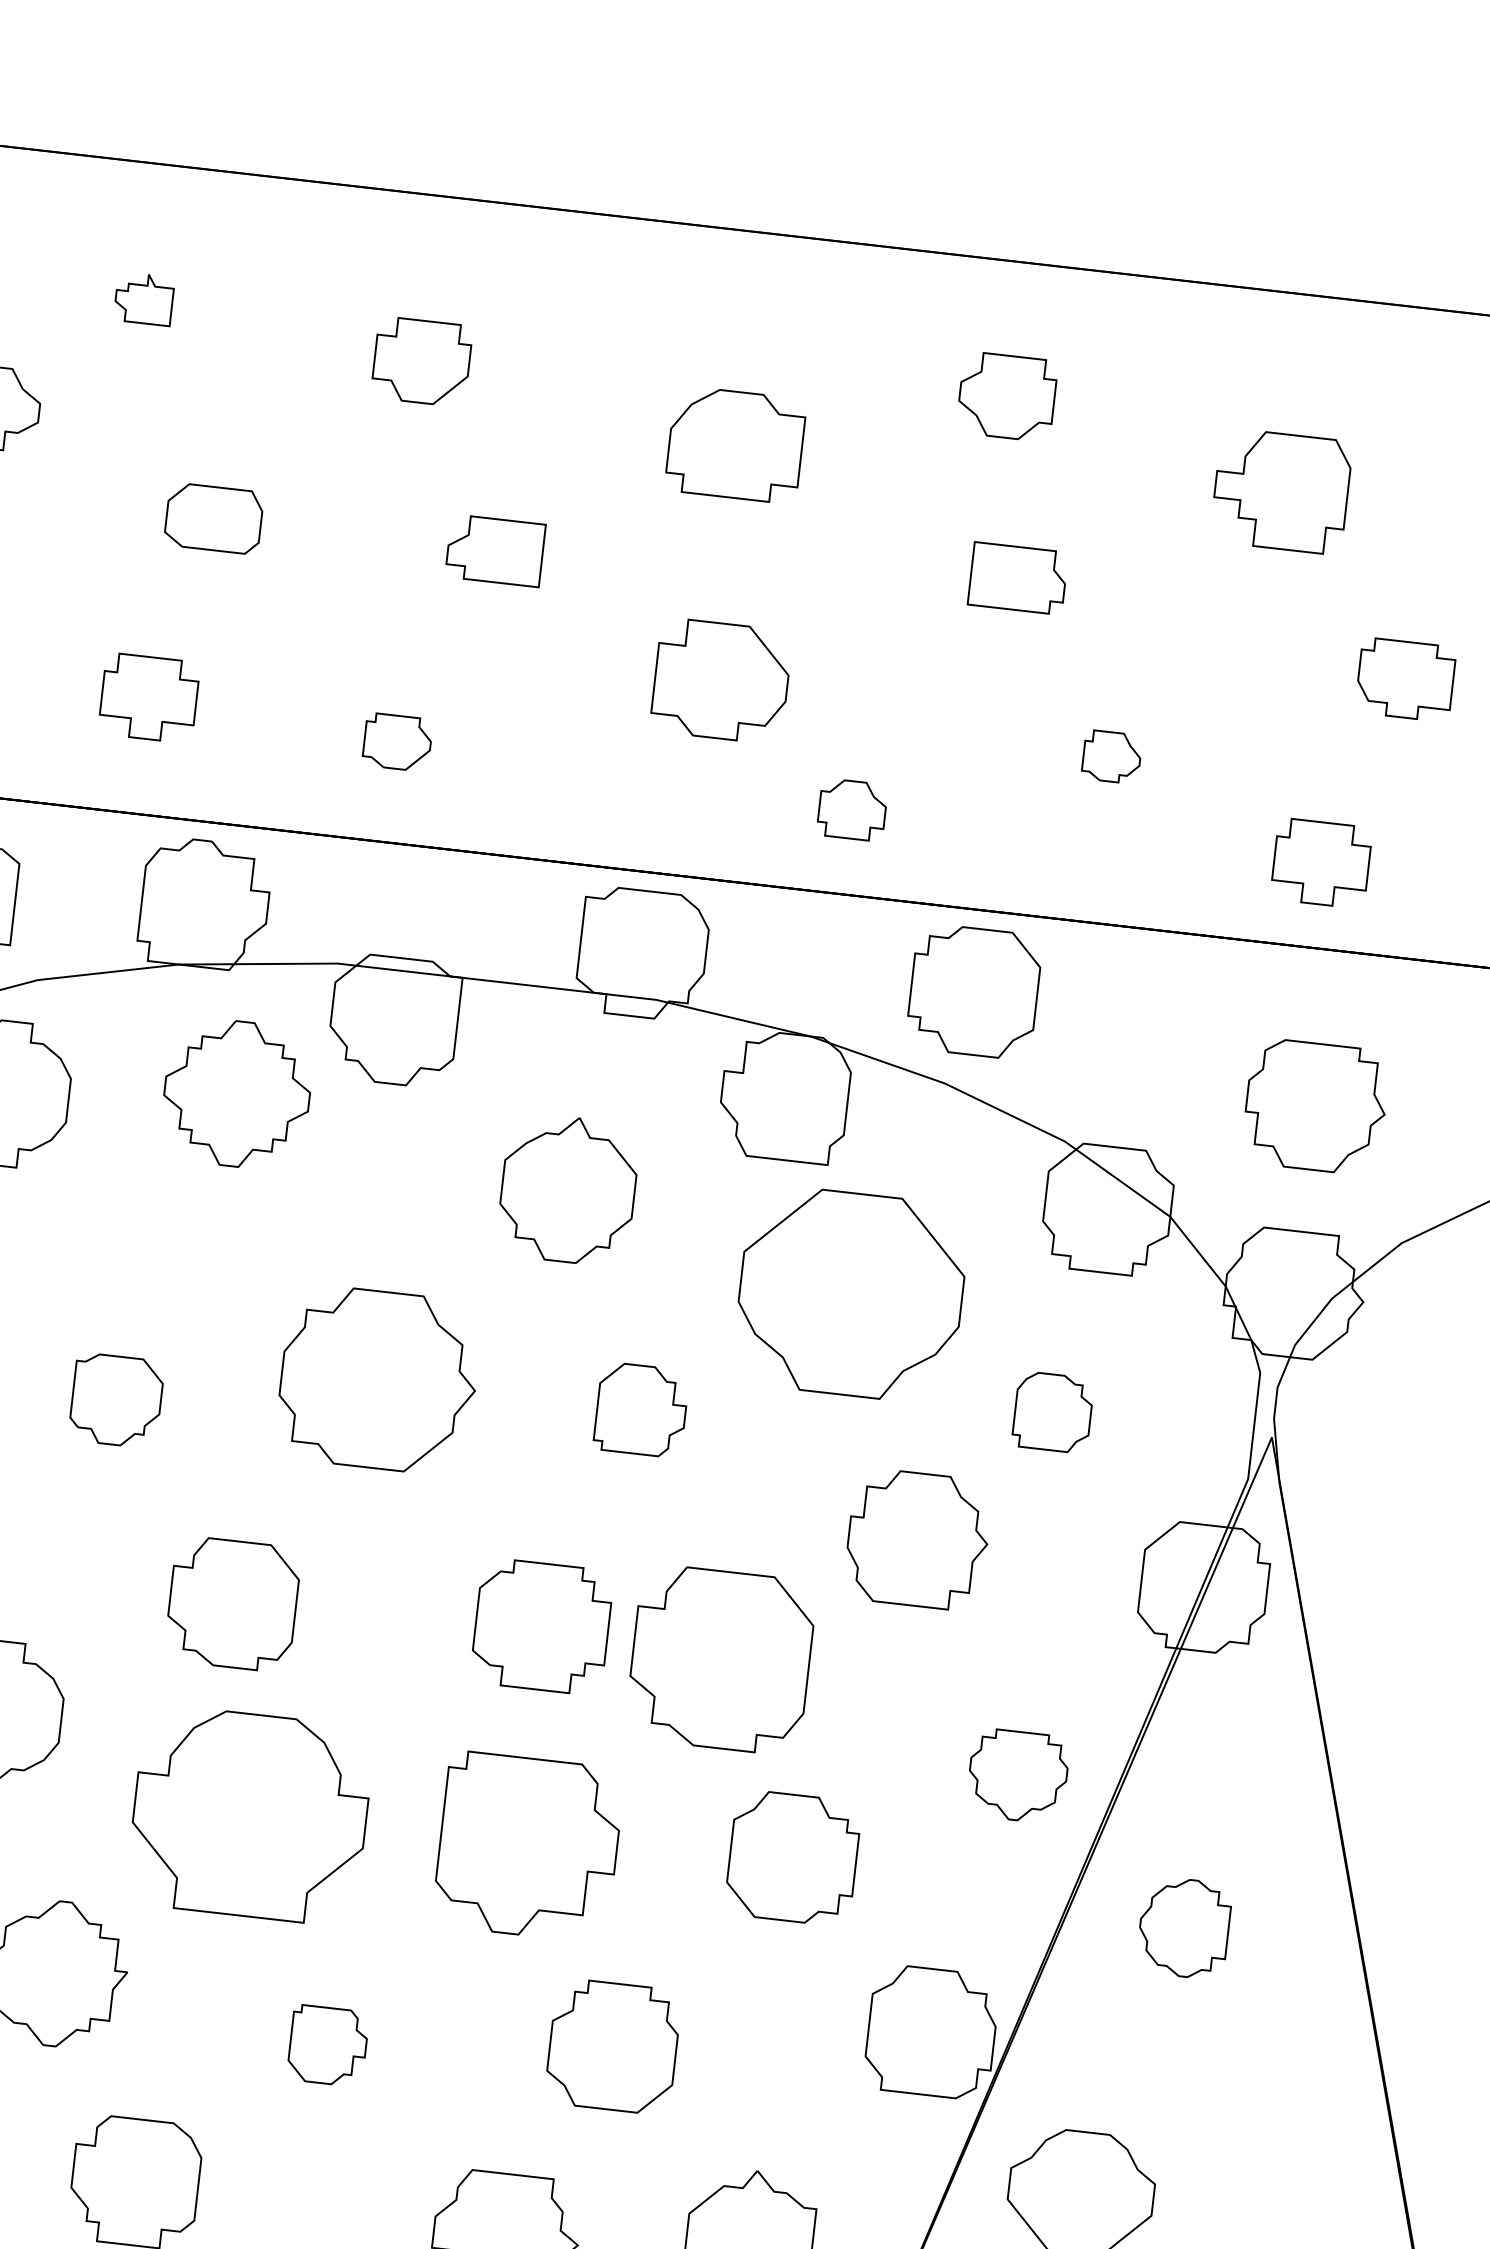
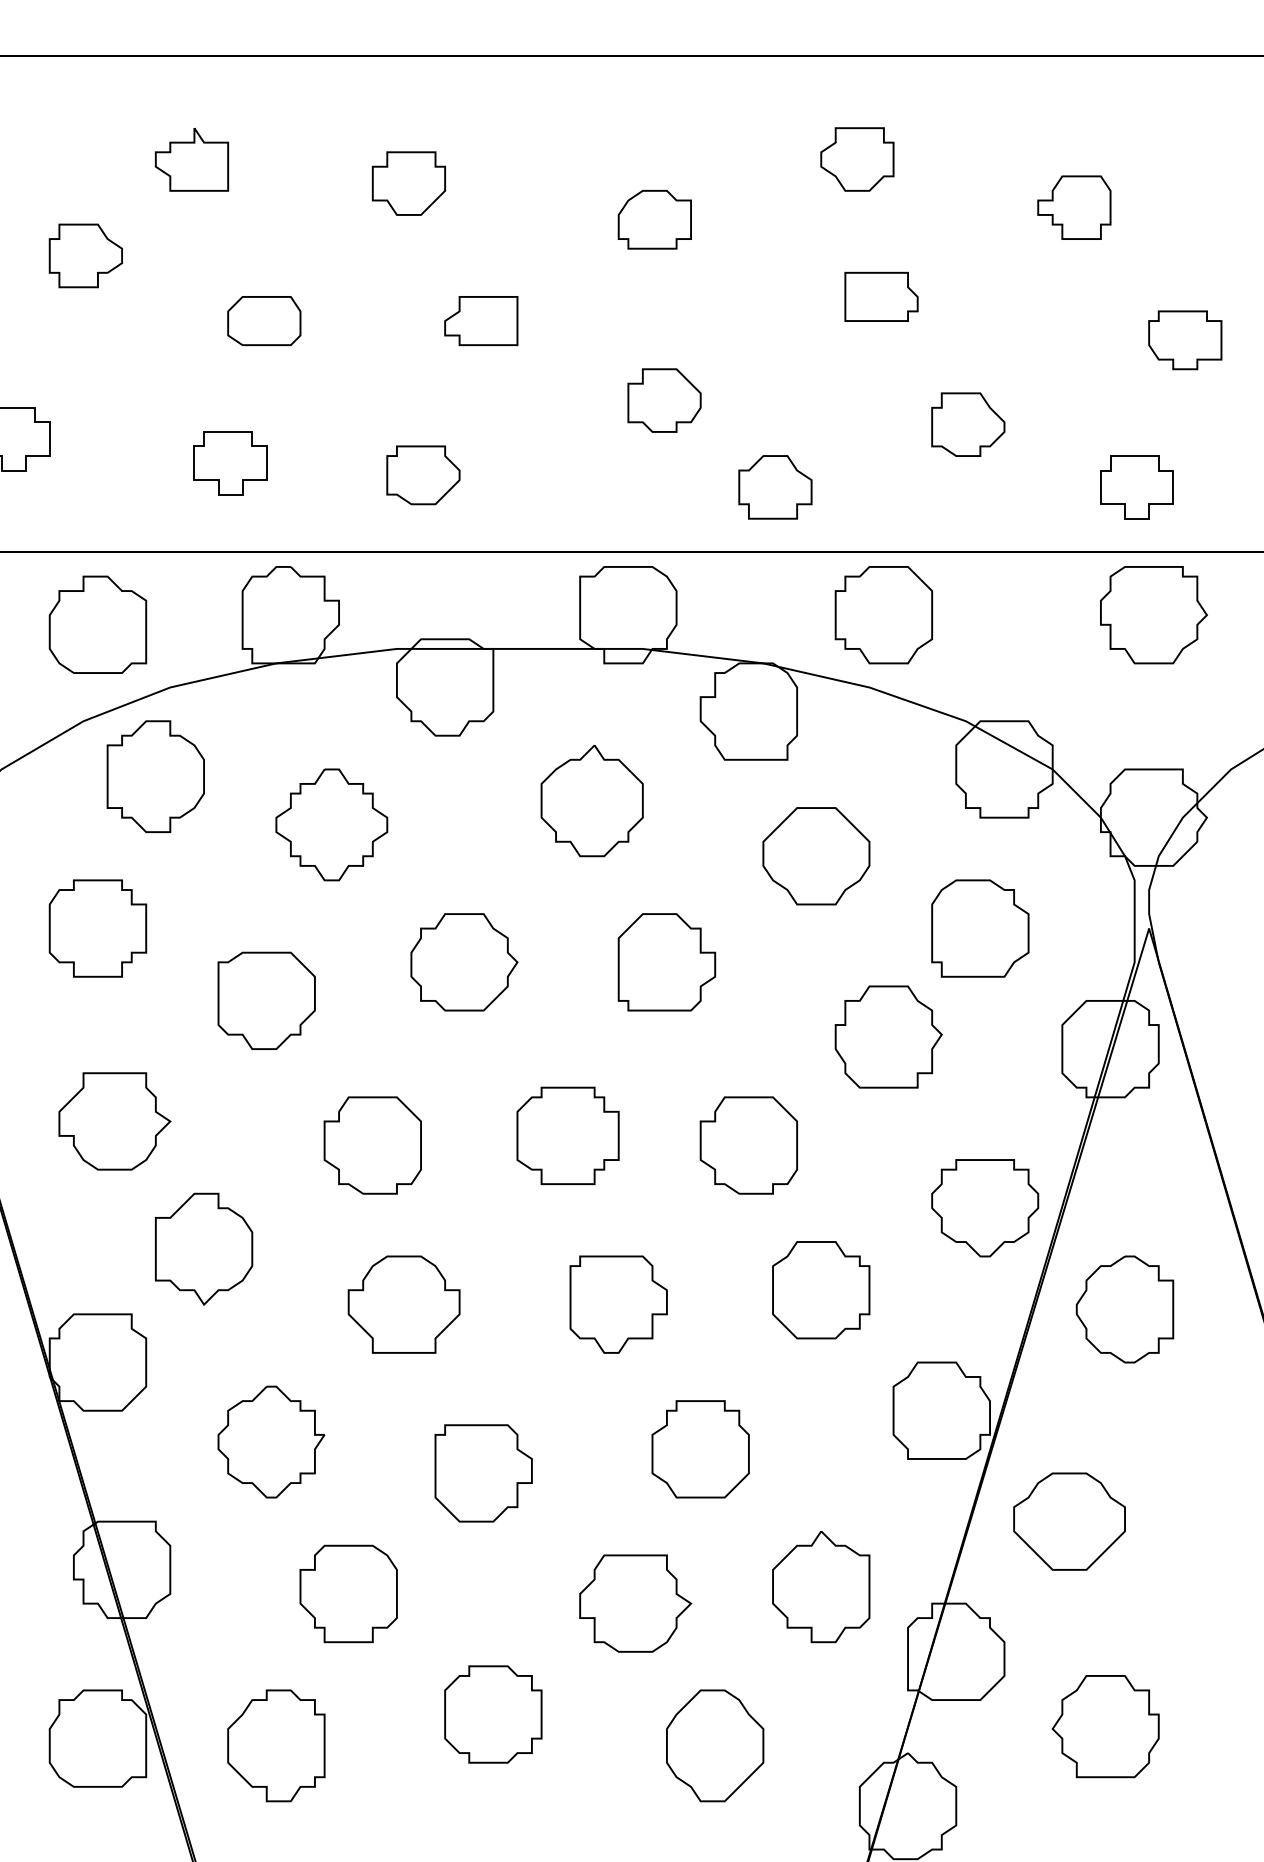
part: (144, 298) -> (192, 159), size x1.67
part: (735, 444) -> (654, 219), size x0.71
part: (1281, 491) -> (1074, 207), size x0.71
part: (721, 680) -> (664, 400), size x0.71
part: (397, 742) -> (423, 475), size x1.43
part: (1112, 756) -> (968, 424), size x1.67
part: (852, 810) -> (775, 487), size x1.43
part: (236, 1093) -> (331, 824), moved
part: (1315, 1107) -> (1153, 615), moved
part: (851, 1294) -> (816, 856), size x0.62
part: (378, 1380) -> (464, 962), size x0.71
part: (116, 1400) -> (266, 1000), size x1.43
part: (640, 1410) -> (666, 962), size x1.43
part: (1053, 1412) -> (980, 928), size x1.67
part: (541, 1626) -> (567, 1135), moved
part: (720, 1659) -> (748, 1145), size x0.71
part: (1018, 1776) -> (985, 1208), size x1.43
part: (249, 1814) -> (403, 1304), size x0.62
part: (528, 1846) -> (618, 1304), size x0.71
part: (1183, 1927) -> (1124, 1309), size x1.43
part: (327, 2045) -> (483, 1473), size x1.67

